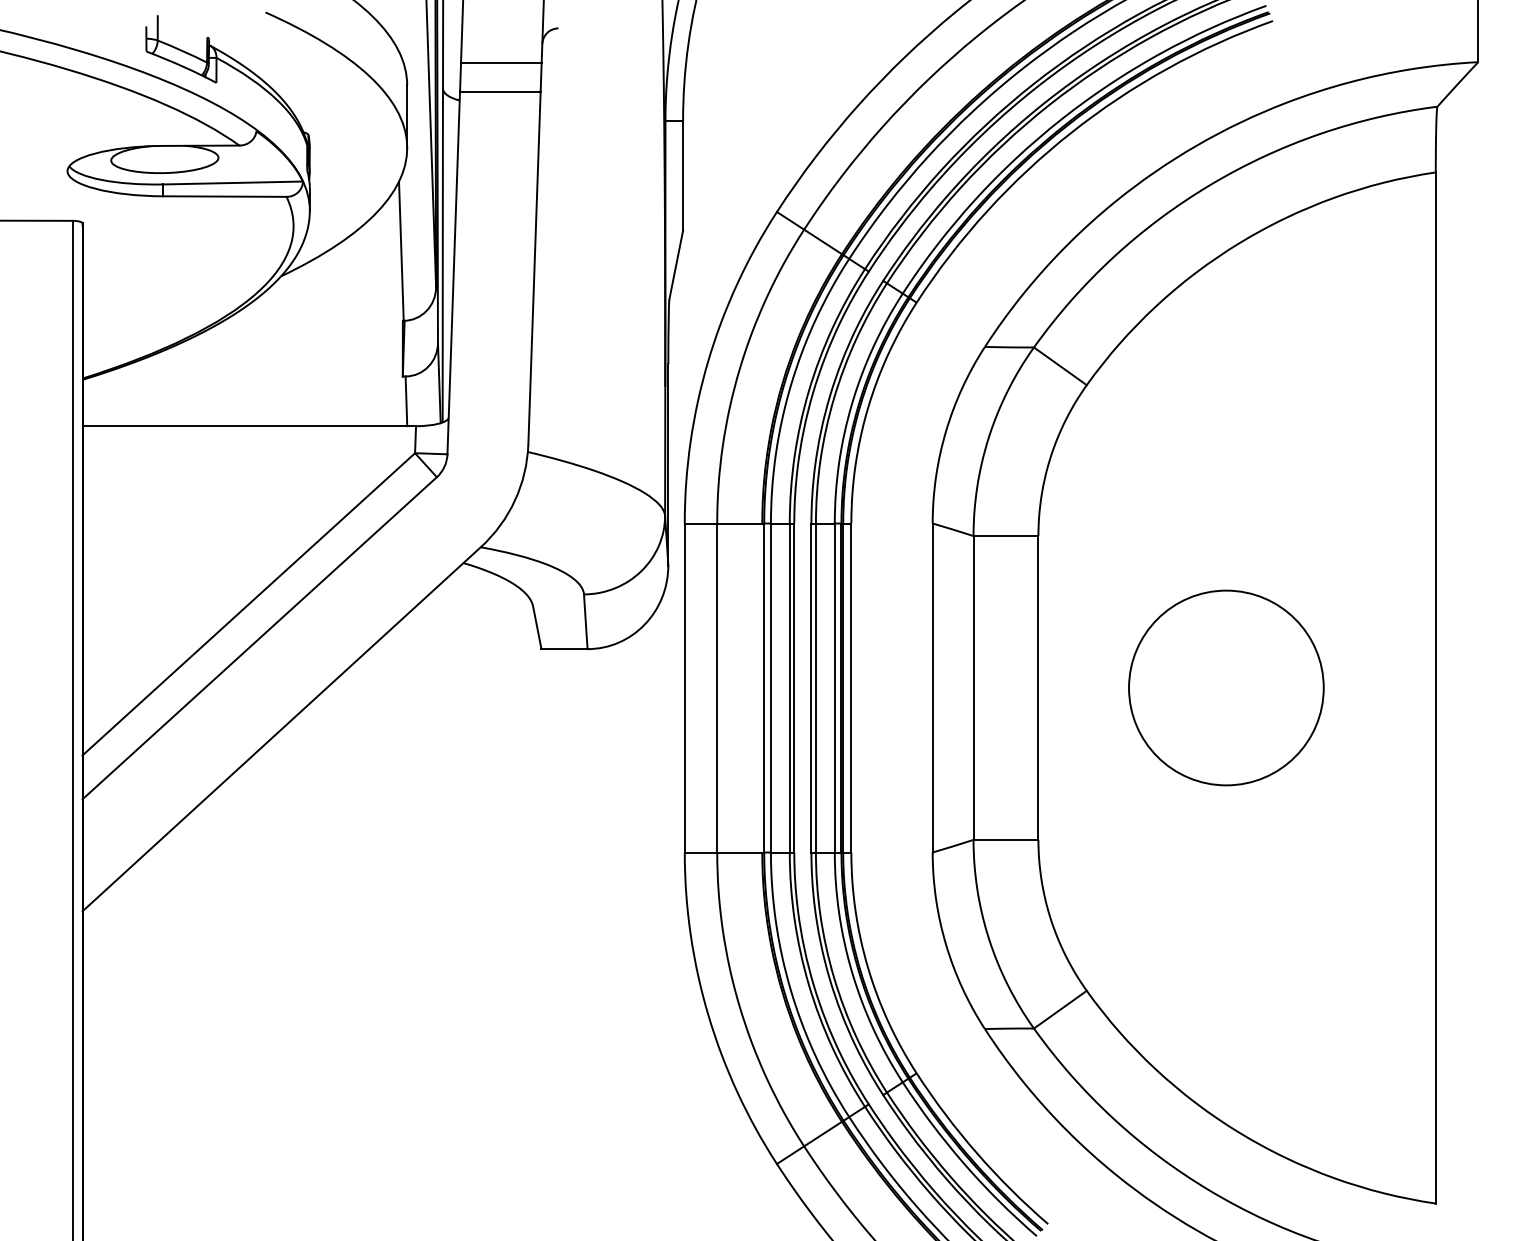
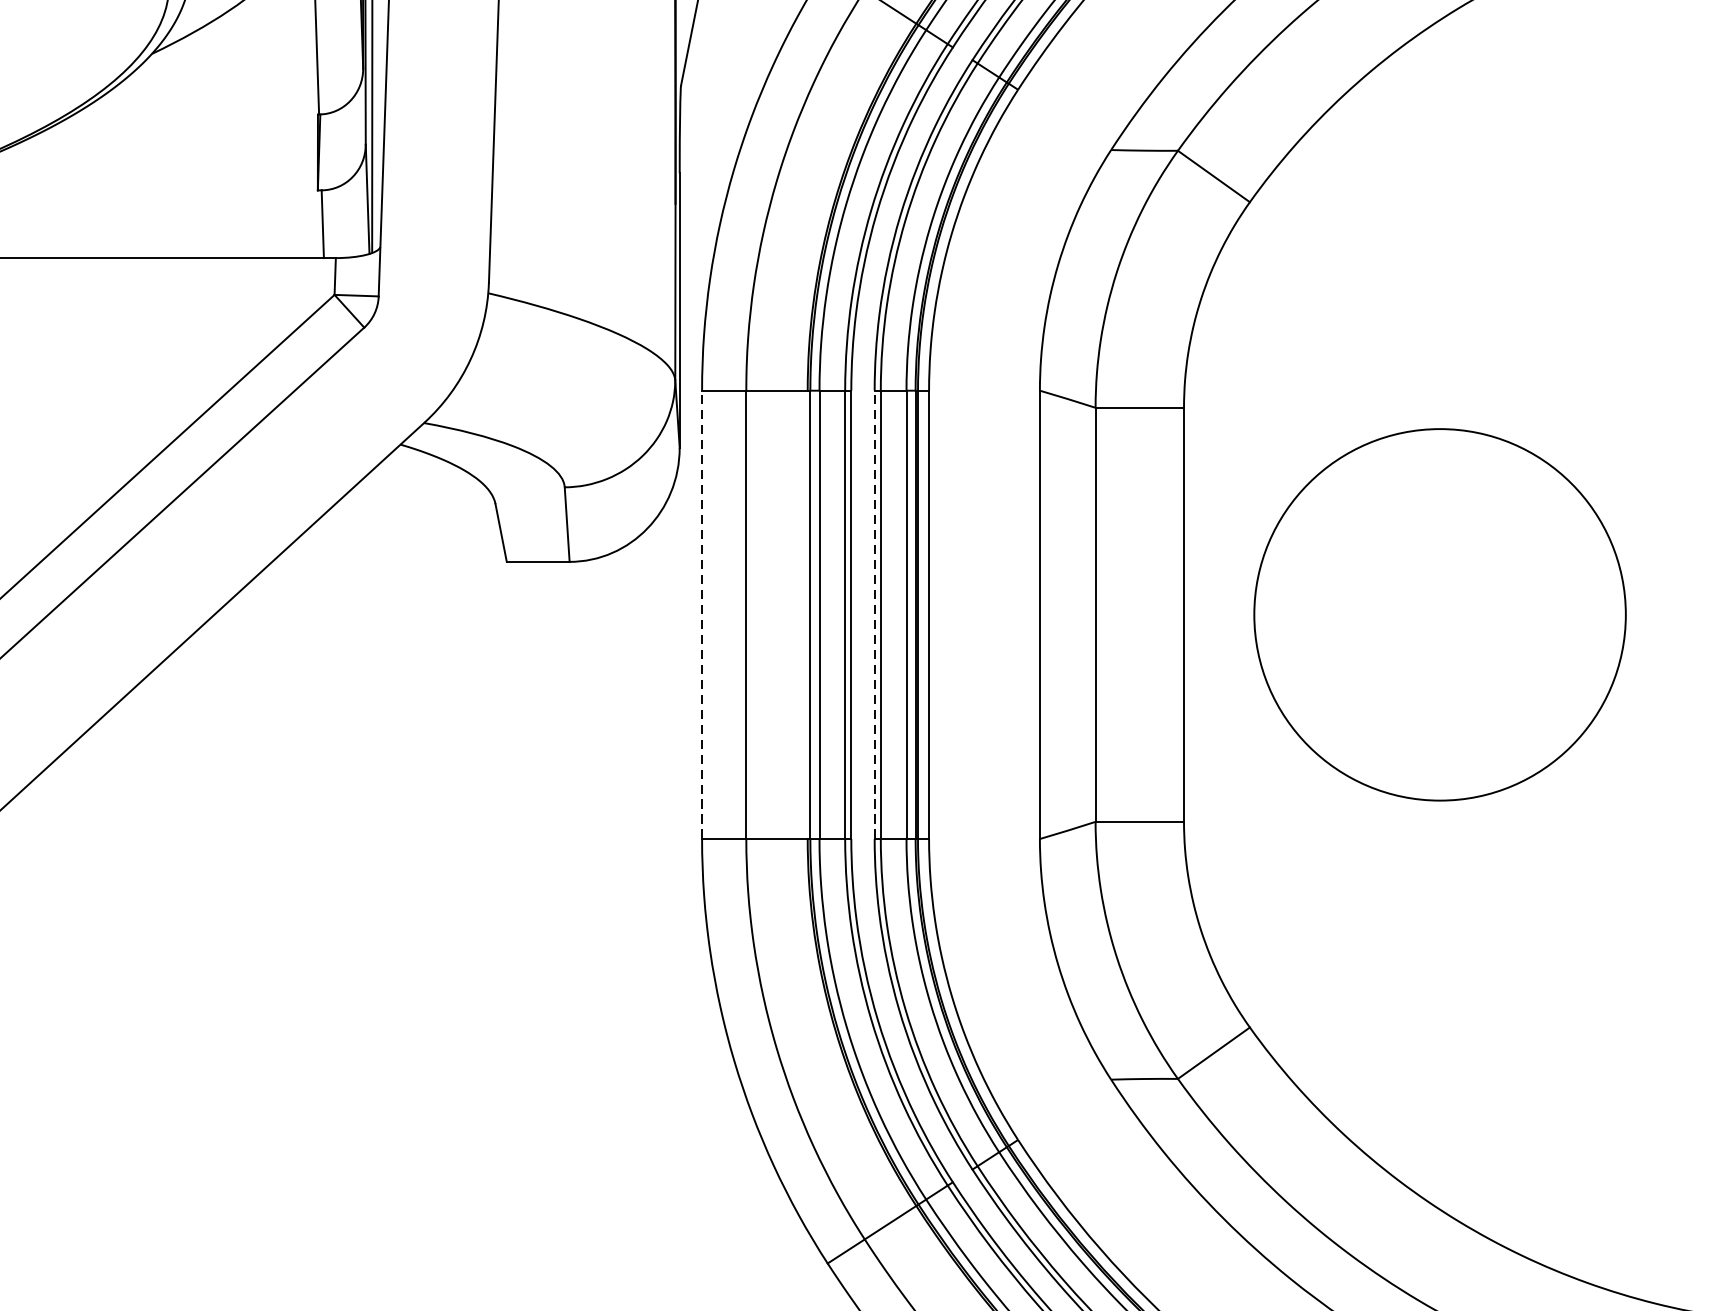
line: (684, 687) -> (701, 614), solid -> dashed
line: (811, 687) -> (874, 614), solid -> dashed
circle: (1226, 687) -> (1440, 614), size x1.4

